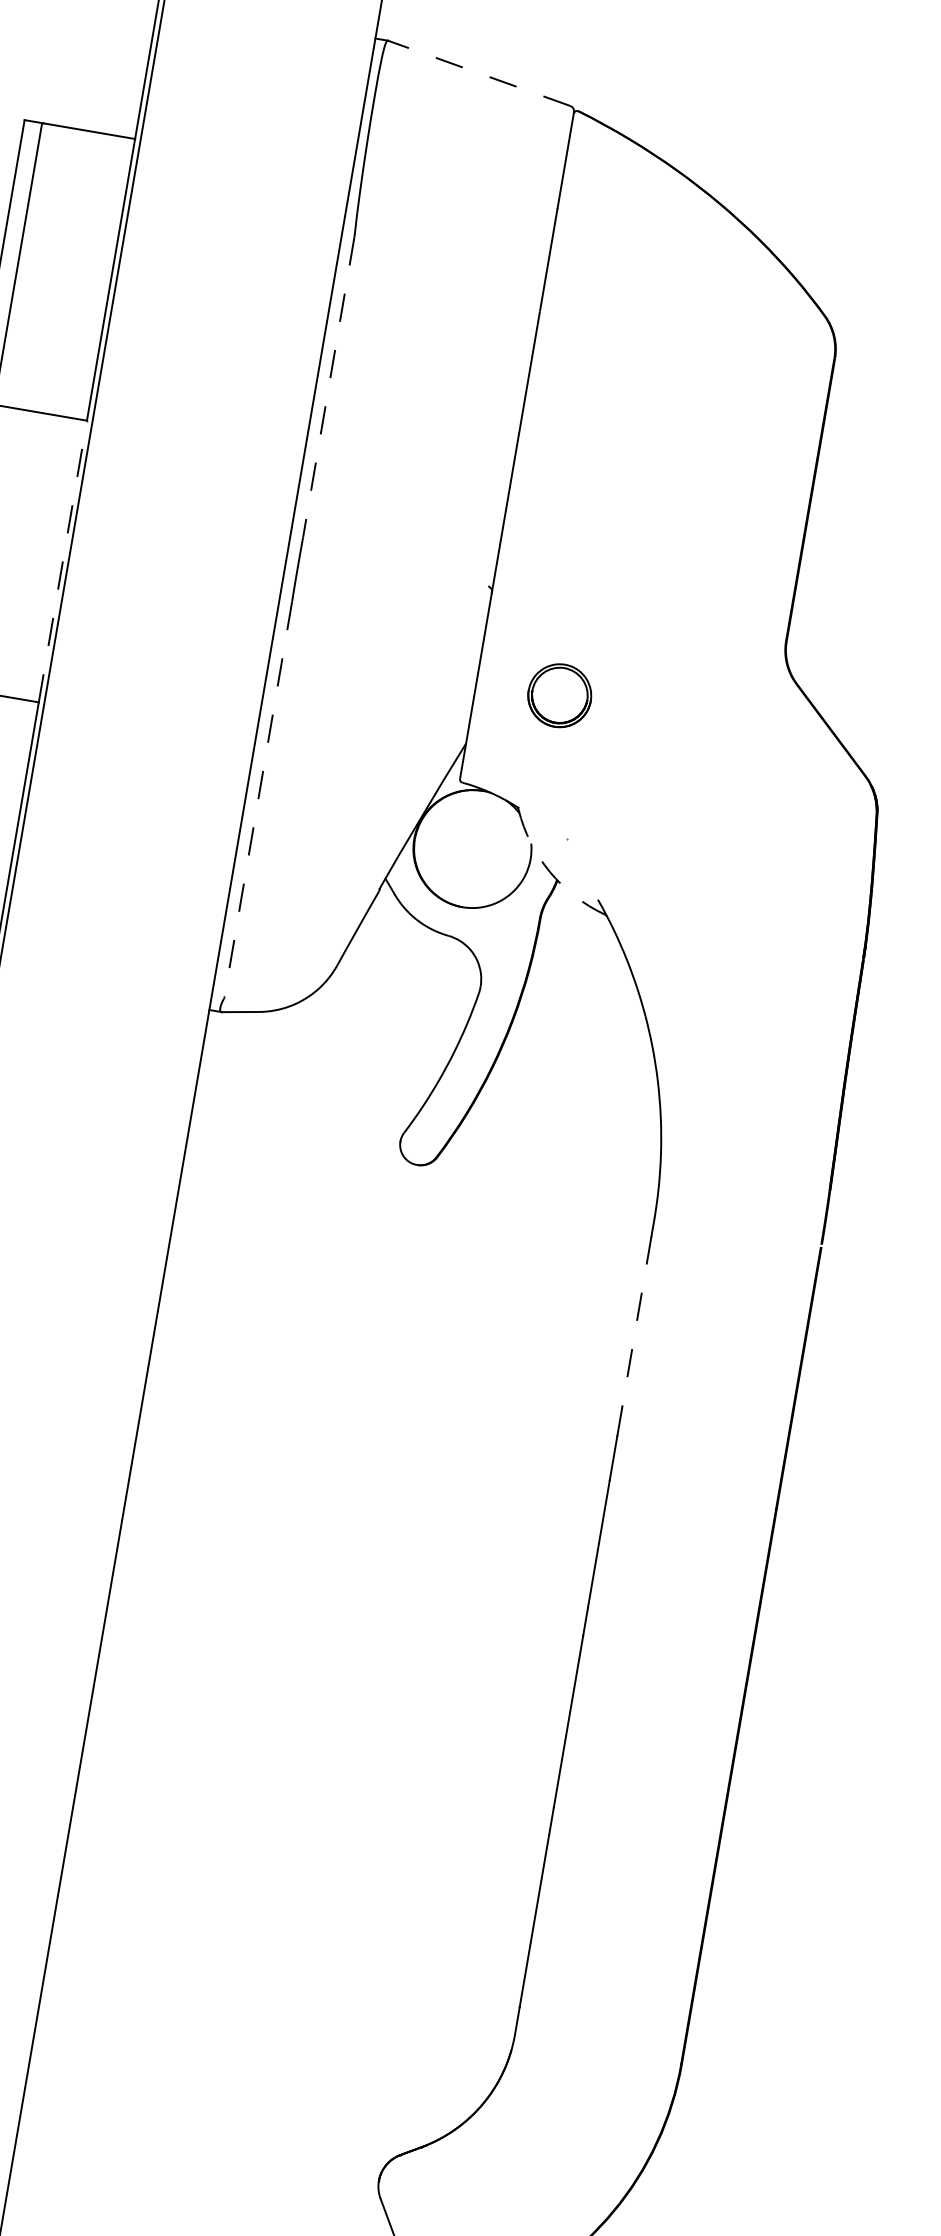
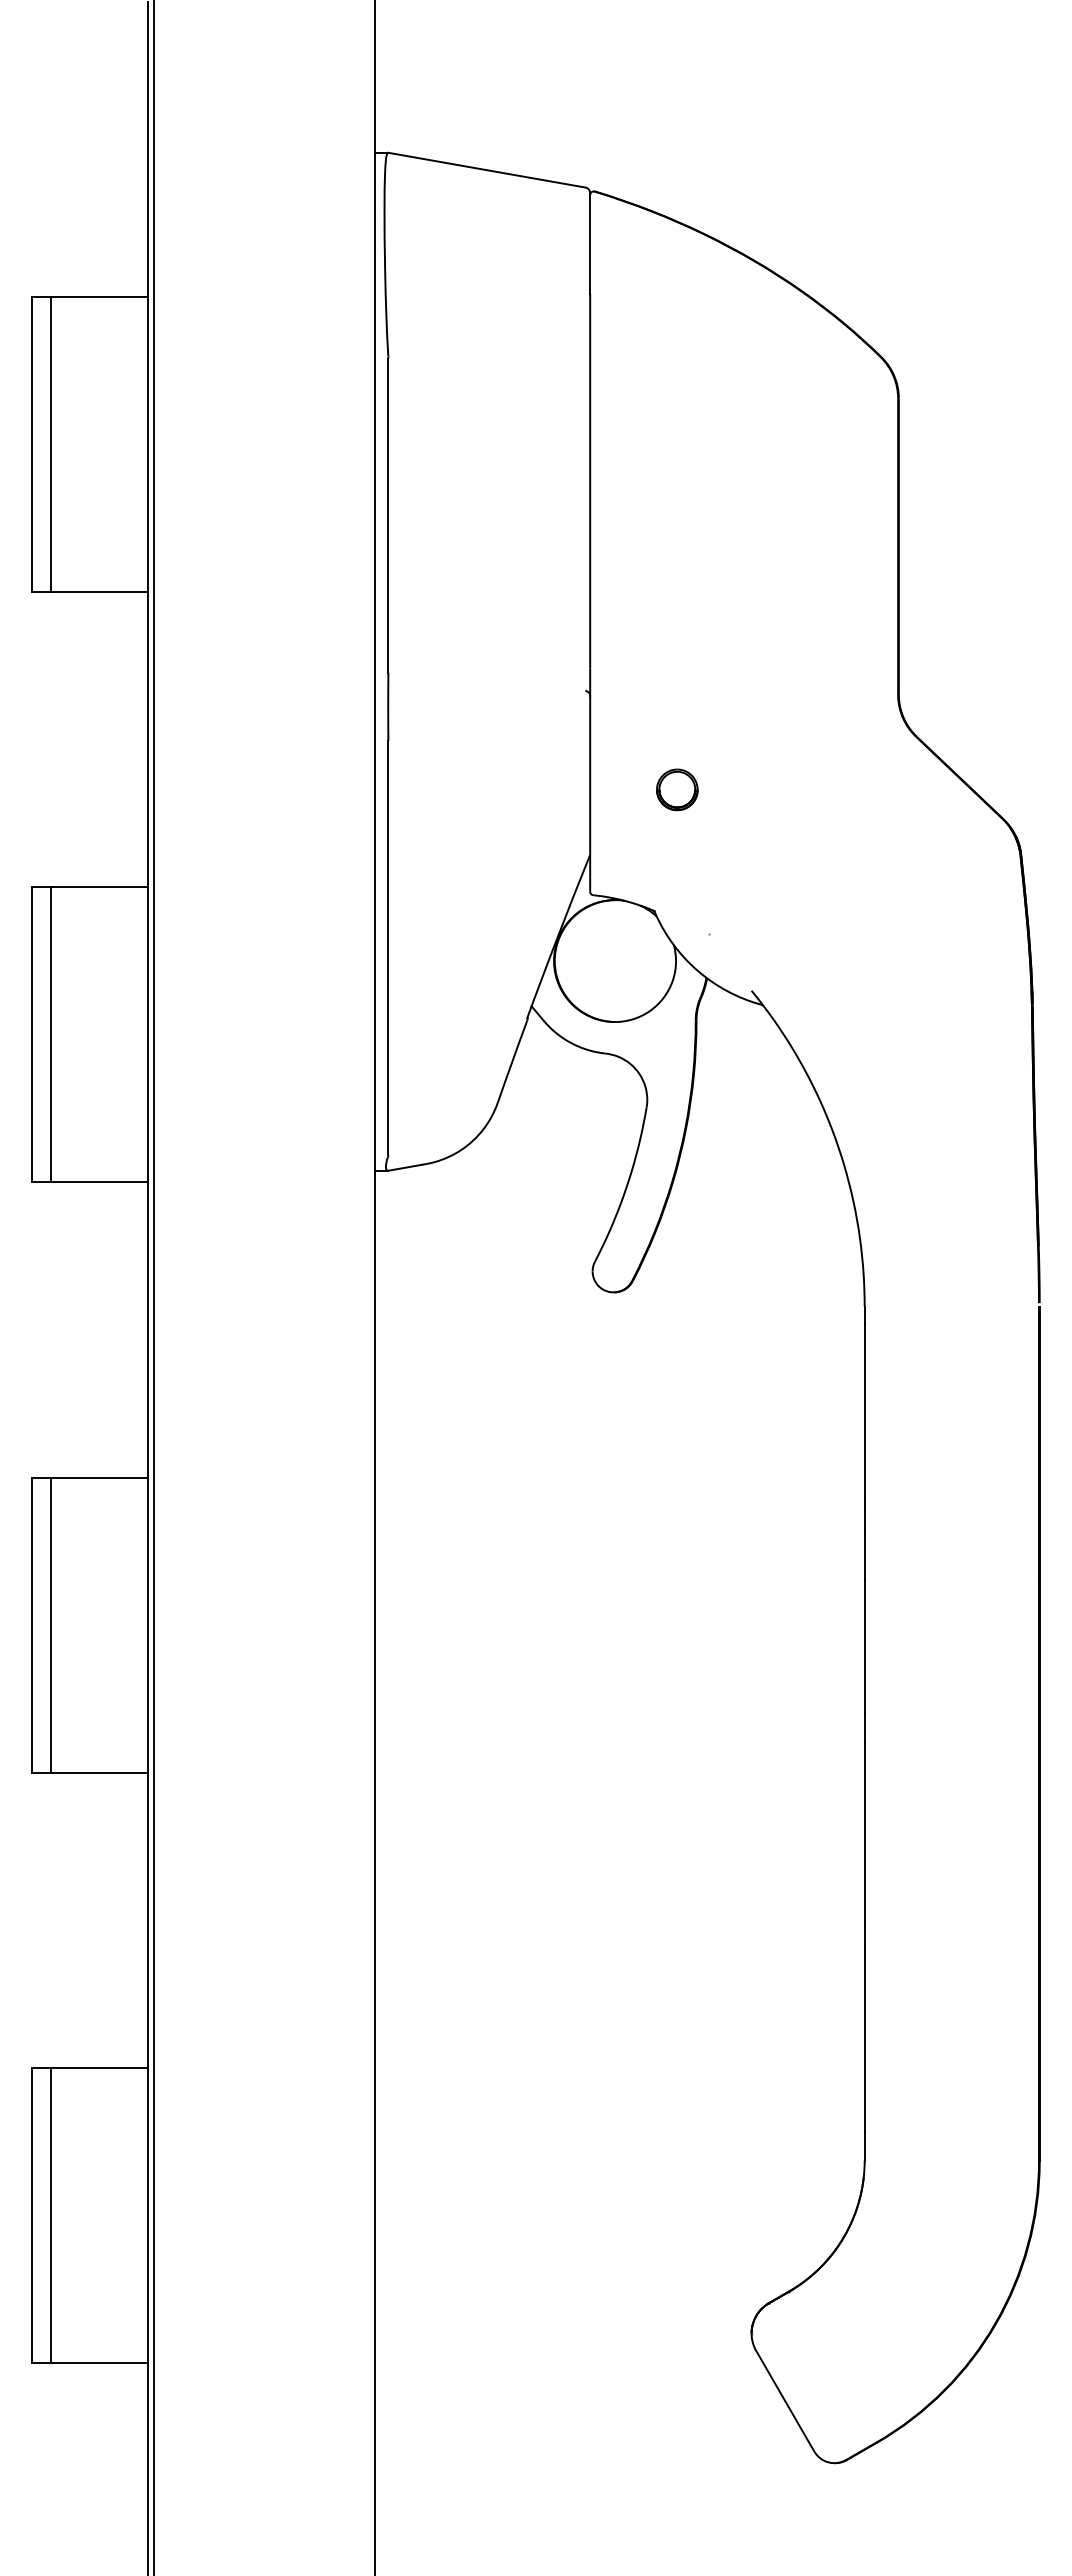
line: (478, 73) -> (486, 170), dashed -> solid
line: (328, 387) -> (388, 516), dashed -> solid
line: (63, 561) -> (148, 739), dashed -> solid
part: (560, 695) -> (677, 789), size x0.62
line: (258, 800) -> (388, 948), dashed -> solid
arc: (549, 871) -> (697, 970), dashed -> solid
line: (636, 1322) -> (864, 1414), dashed -> solid

